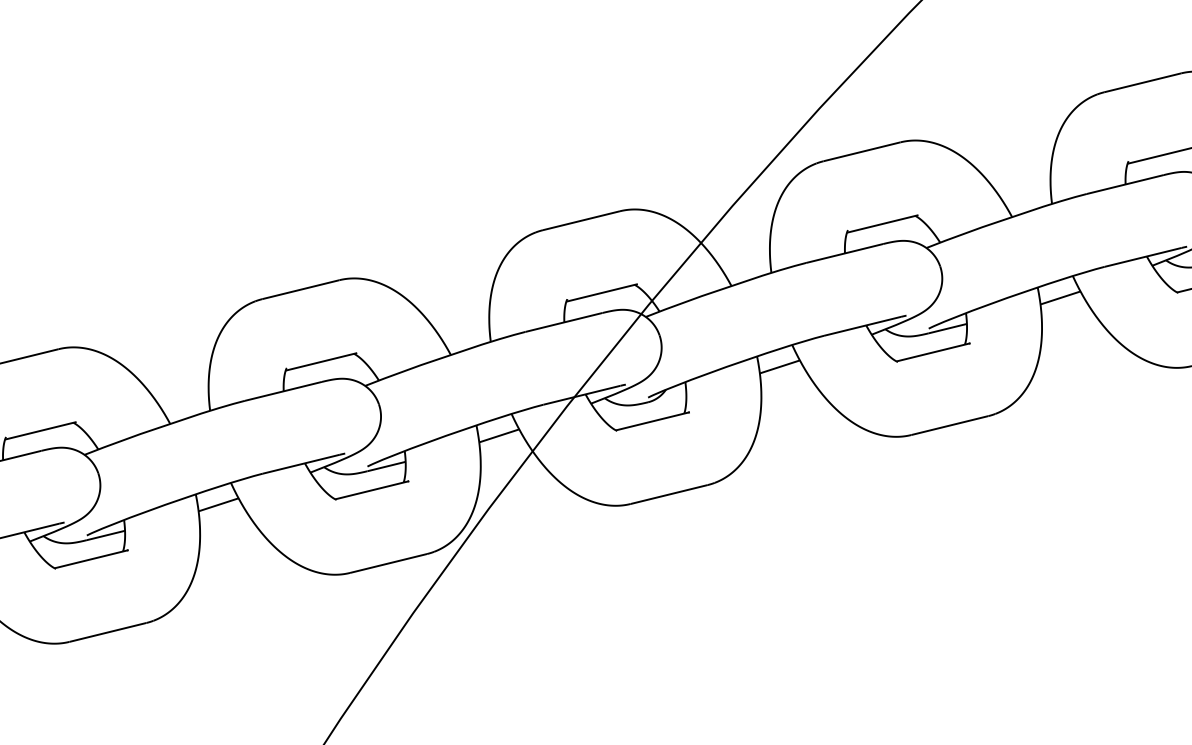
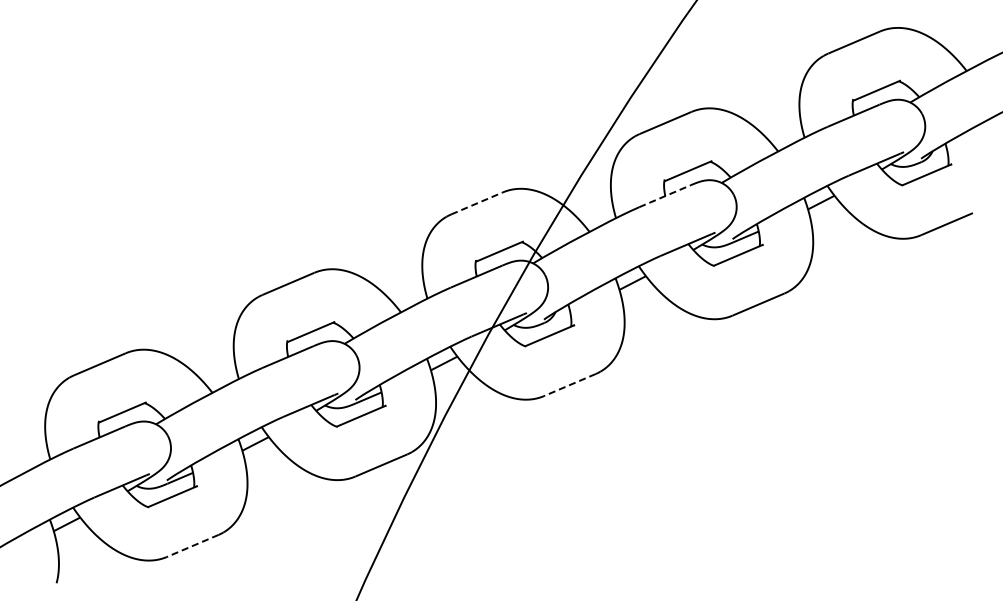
line: (582, 220) -> (477, 203), solid -> dashed
line: (845, 254) -> (665, 196), solid -> dashed
line: (668, 495) -> (569, 385), solid -> dashed
line: (107, 633) -> (192, 546), solid -> dashed

